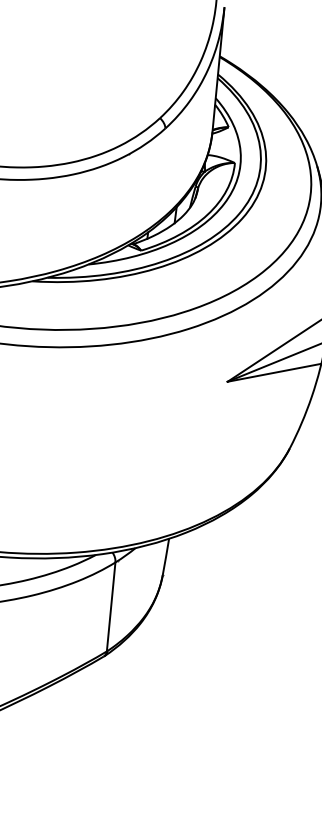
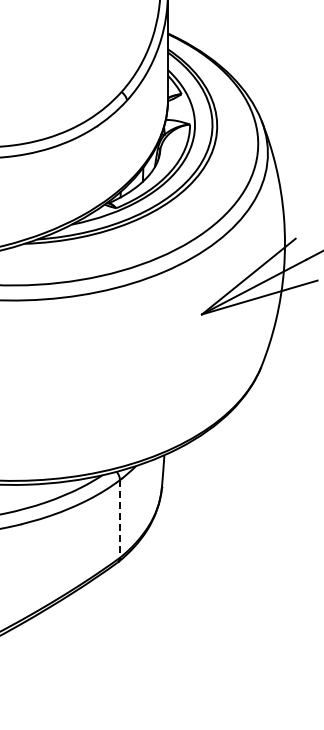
line: (110, 606) -> (119, 518), solid -> dashed

